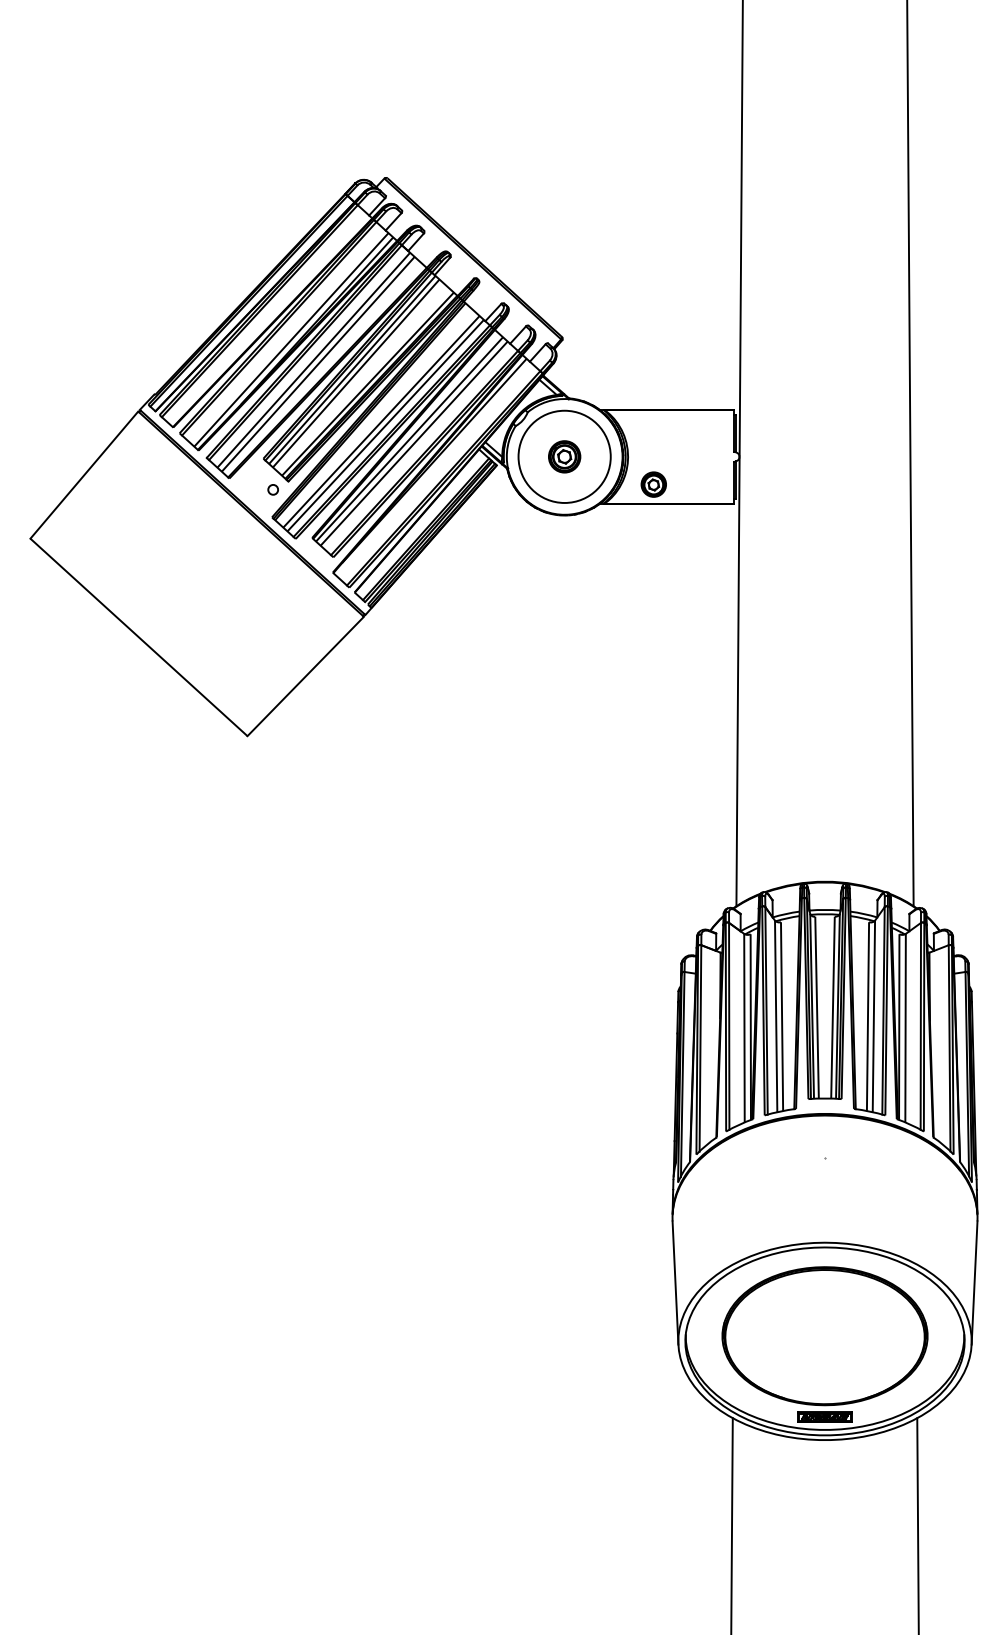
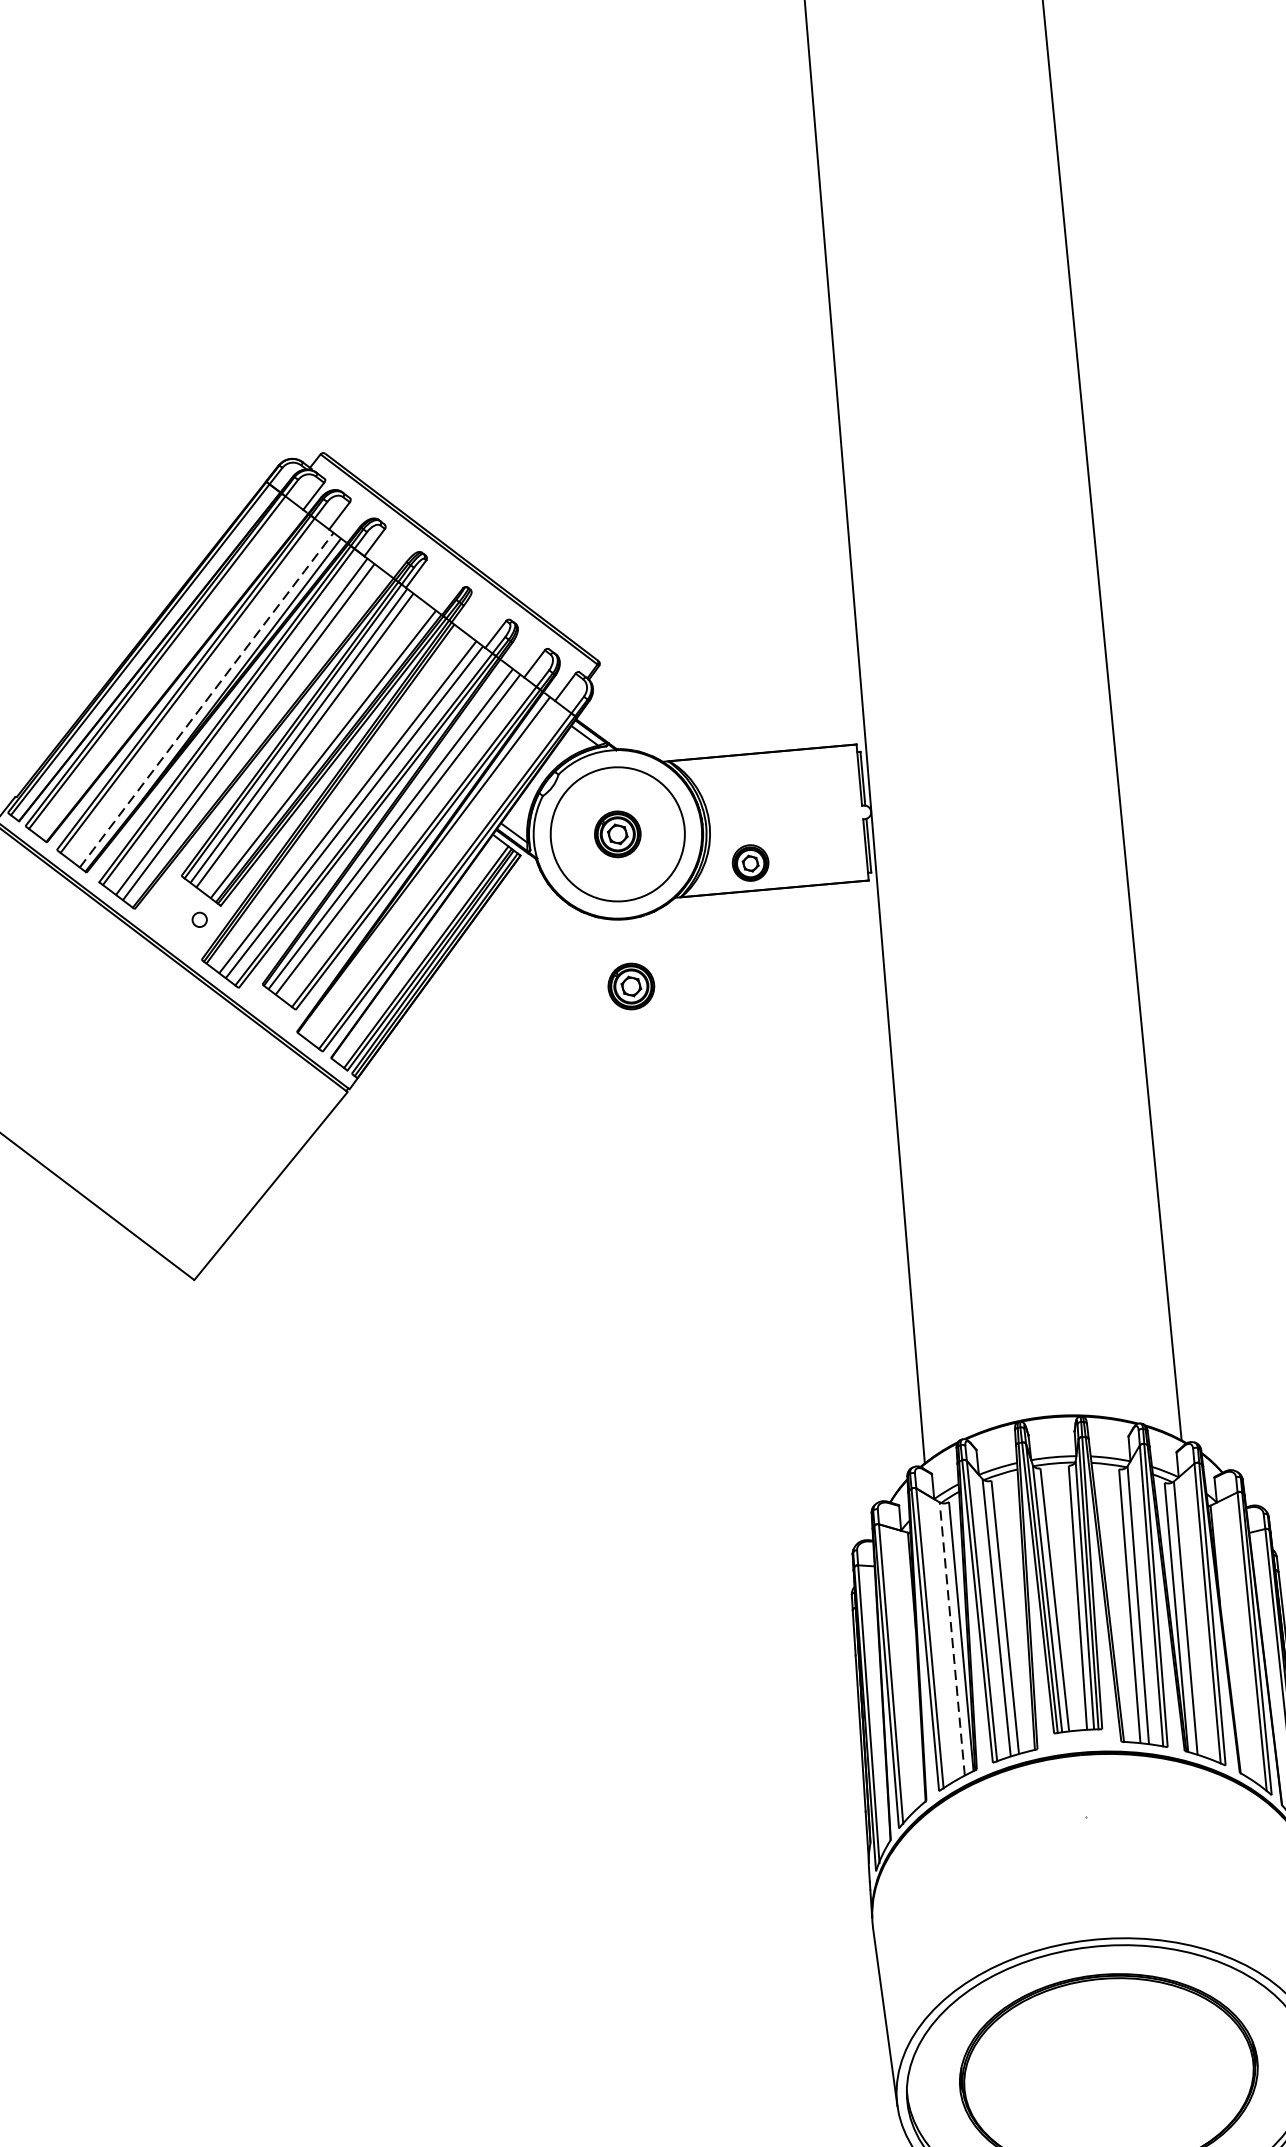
line: (291, 339) -> (206, 699), solid -> dashed
part: (564, 561) -> (631, 986), added
line: (744, 1027) -> (952, 1638), solid -> dashed

